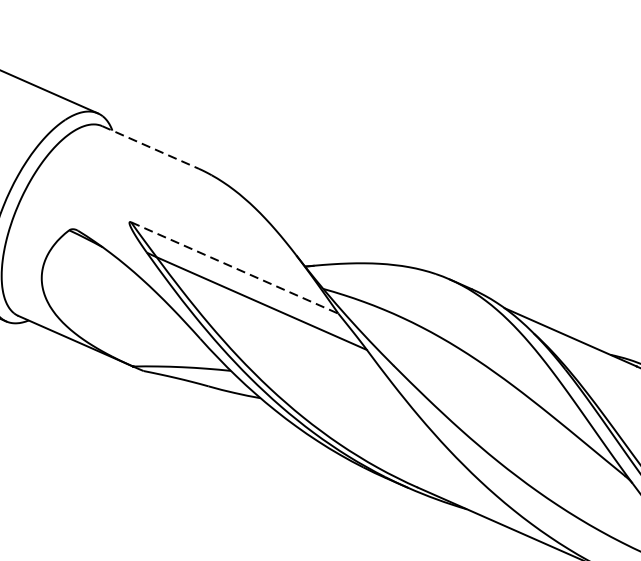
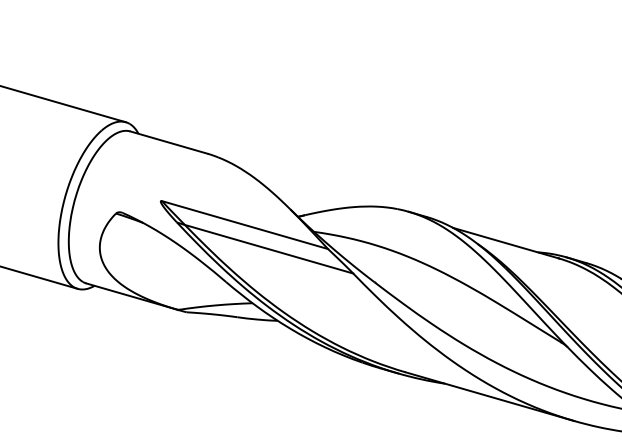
line: (151, 147) -> (169, 142), dashed -> solid
line: (235, 268) -> (245, 225), dashed -> solid

